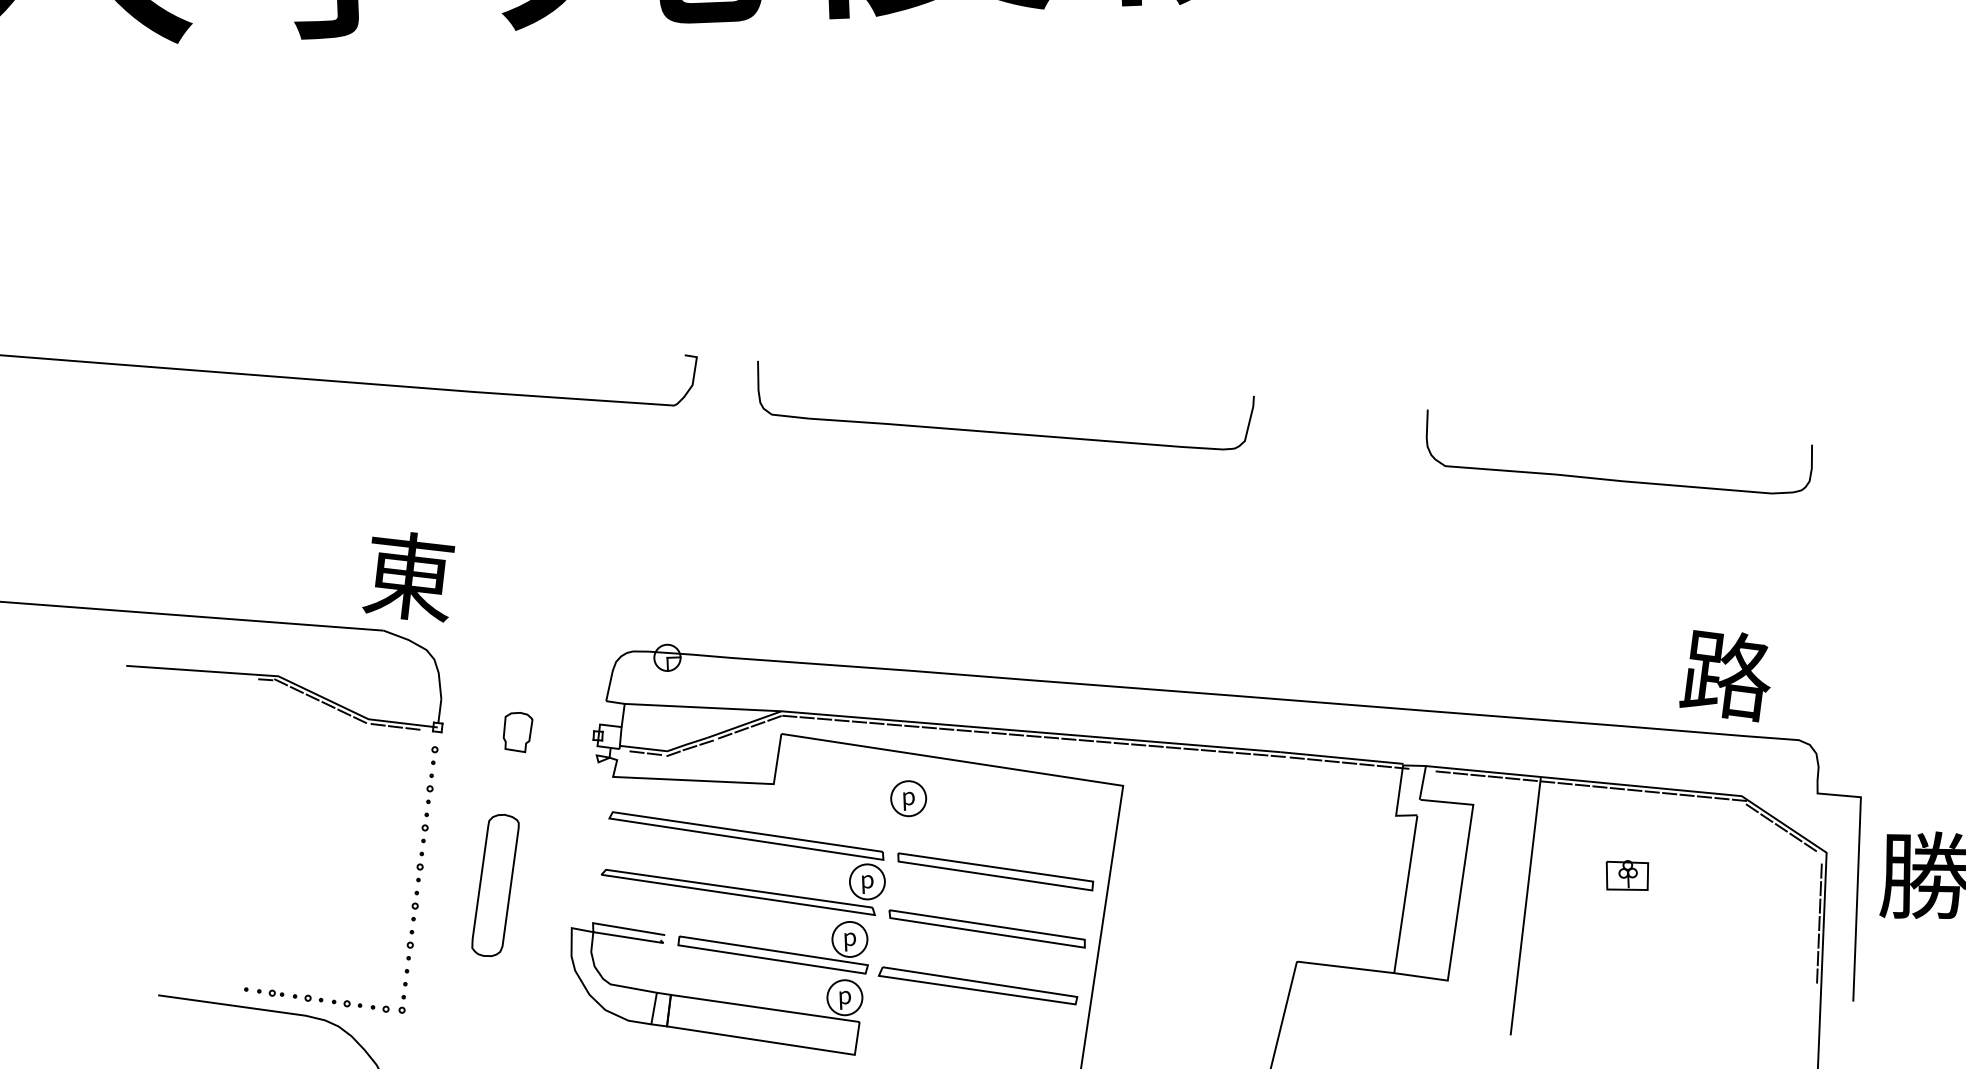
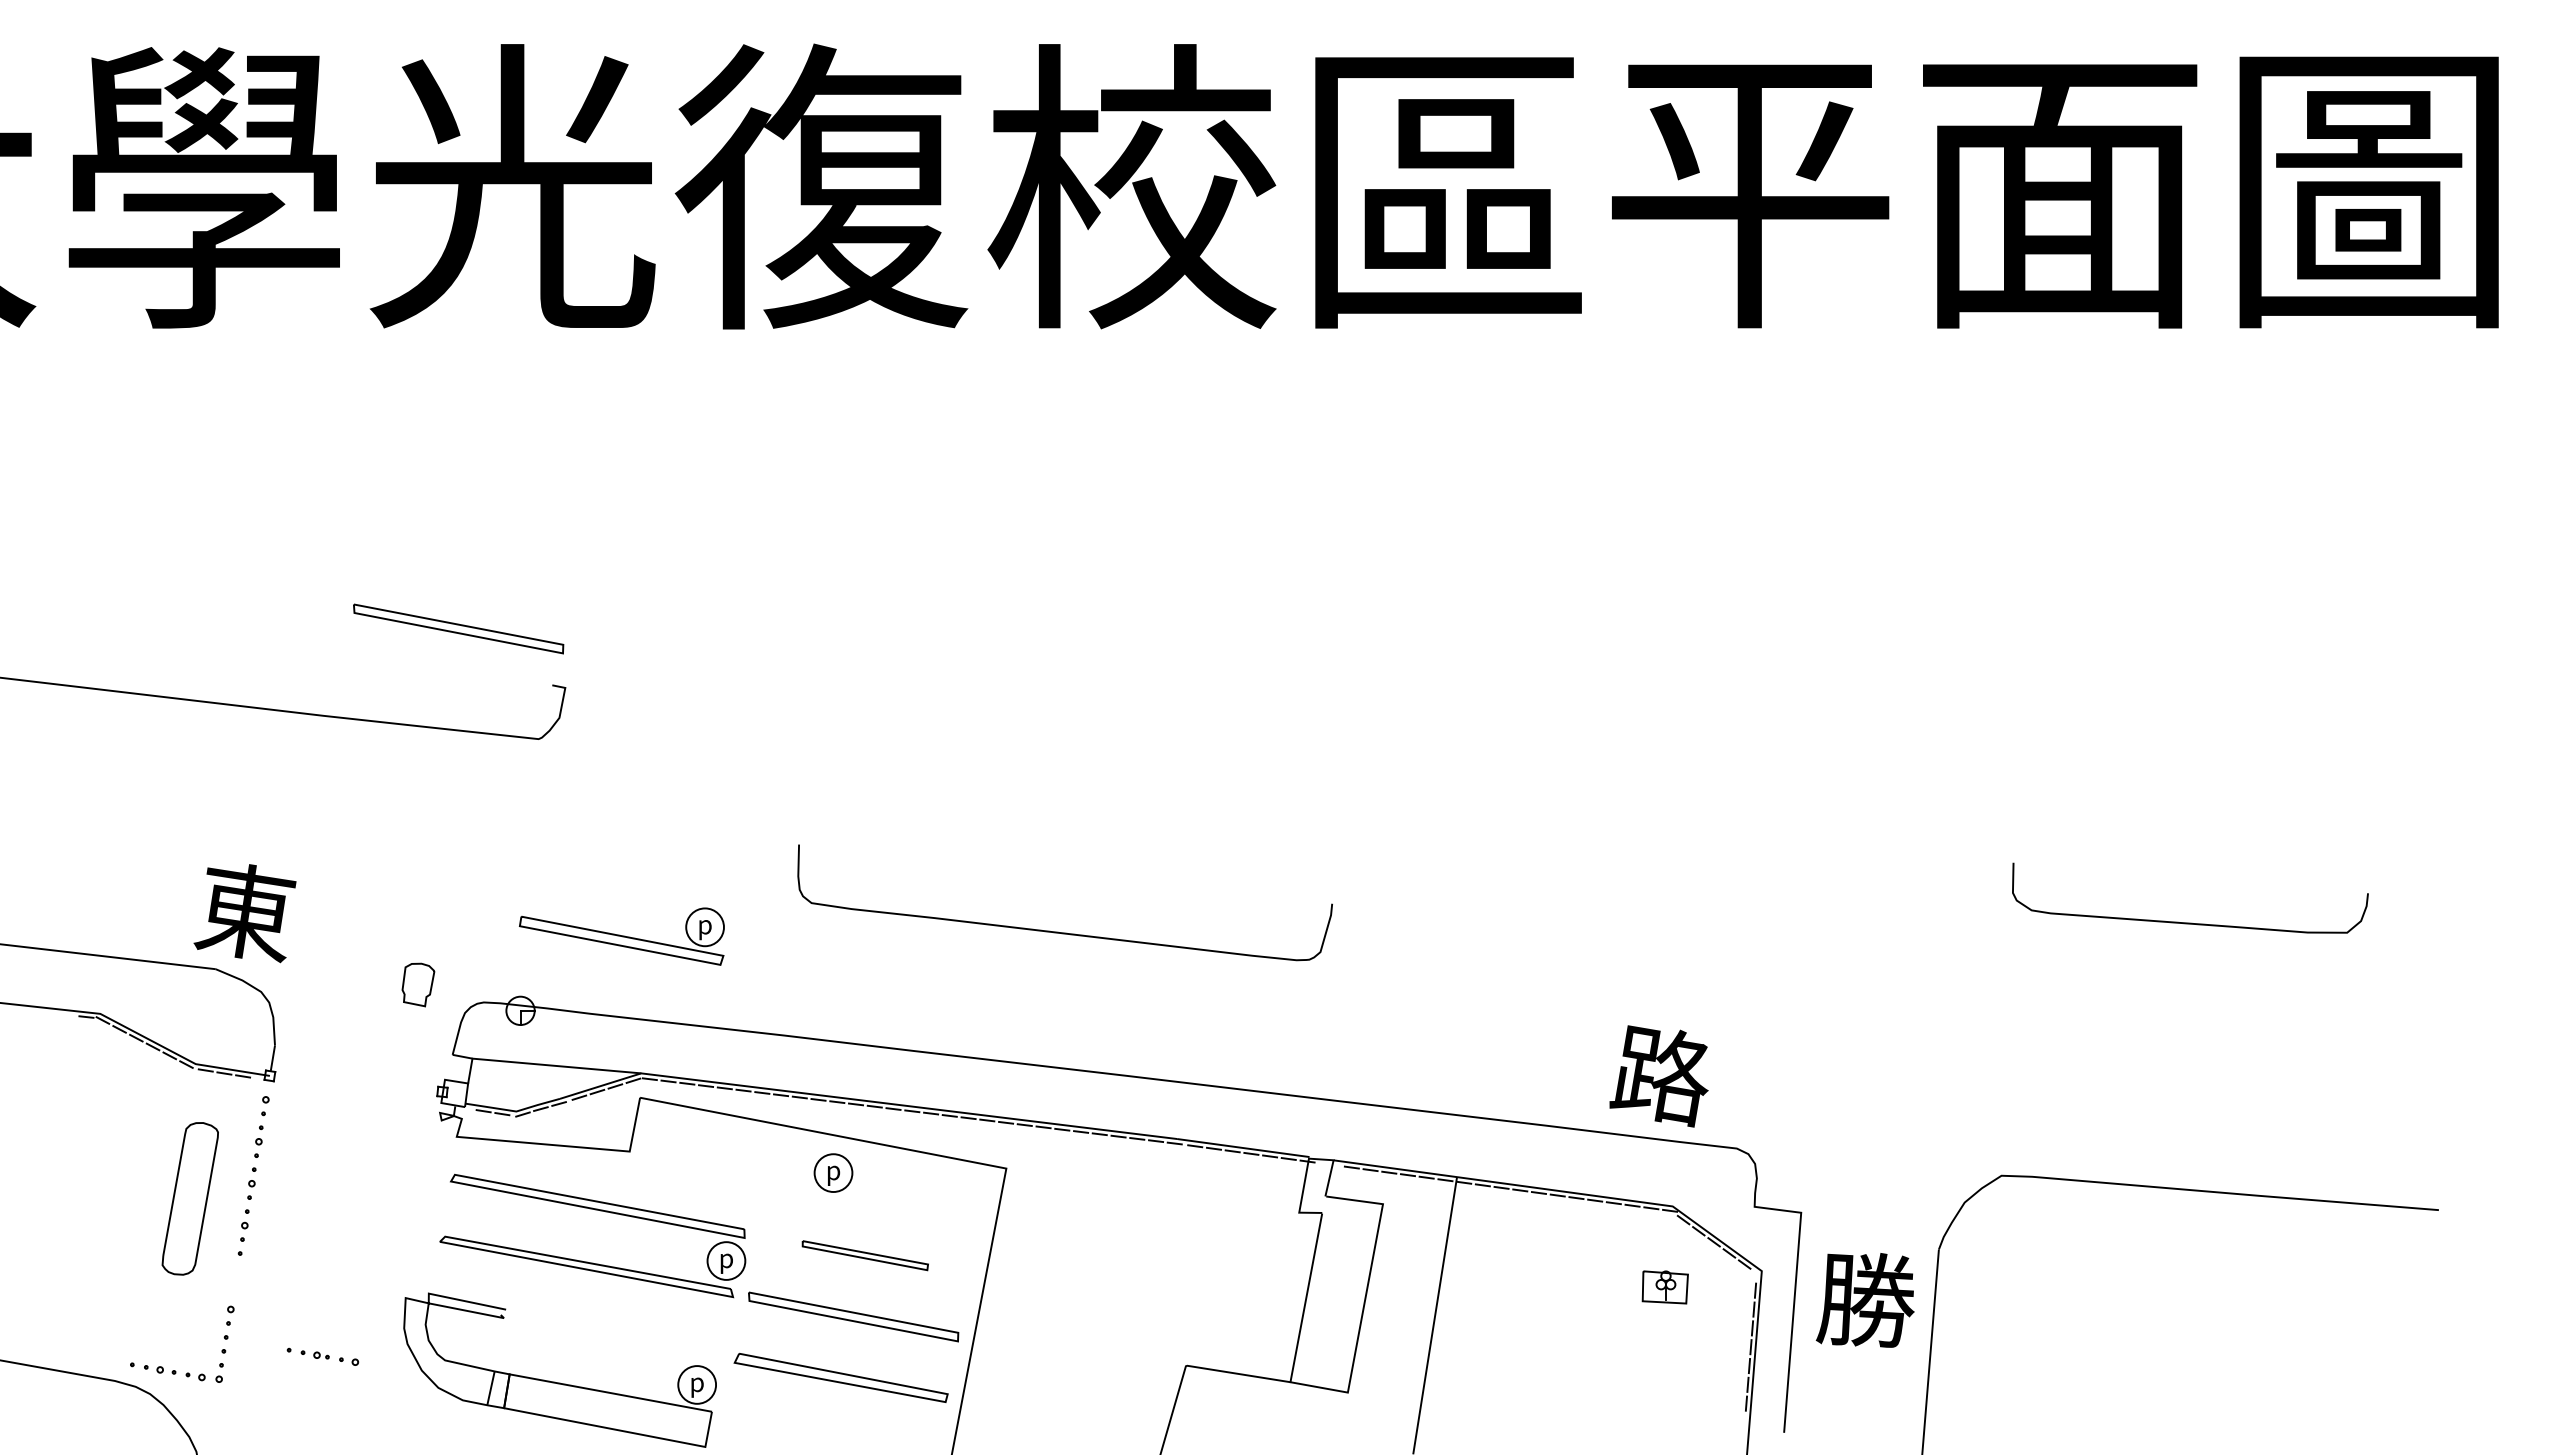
part: (595, 306) -> (458, 628), added
curve: (1001, 431) -> (1058, 931), moved
curve: (1615, 479) -> (1550, 859), removed
part: (518, 732) -> (418, 984), moved
part: (908, 798) -> (833, 1172), moved
part: (996, 871) -> (865, 1255), size x0.6
part: (1626, 875) -> (1664, 1287), moved
part: (494, 885) -> (189, 1198), moved
part: (413, 918) -> (235, 1280), removed
part: (772, 951) -> (621, 936), moved
part: (277, 994) -> (322, 1356), moved

